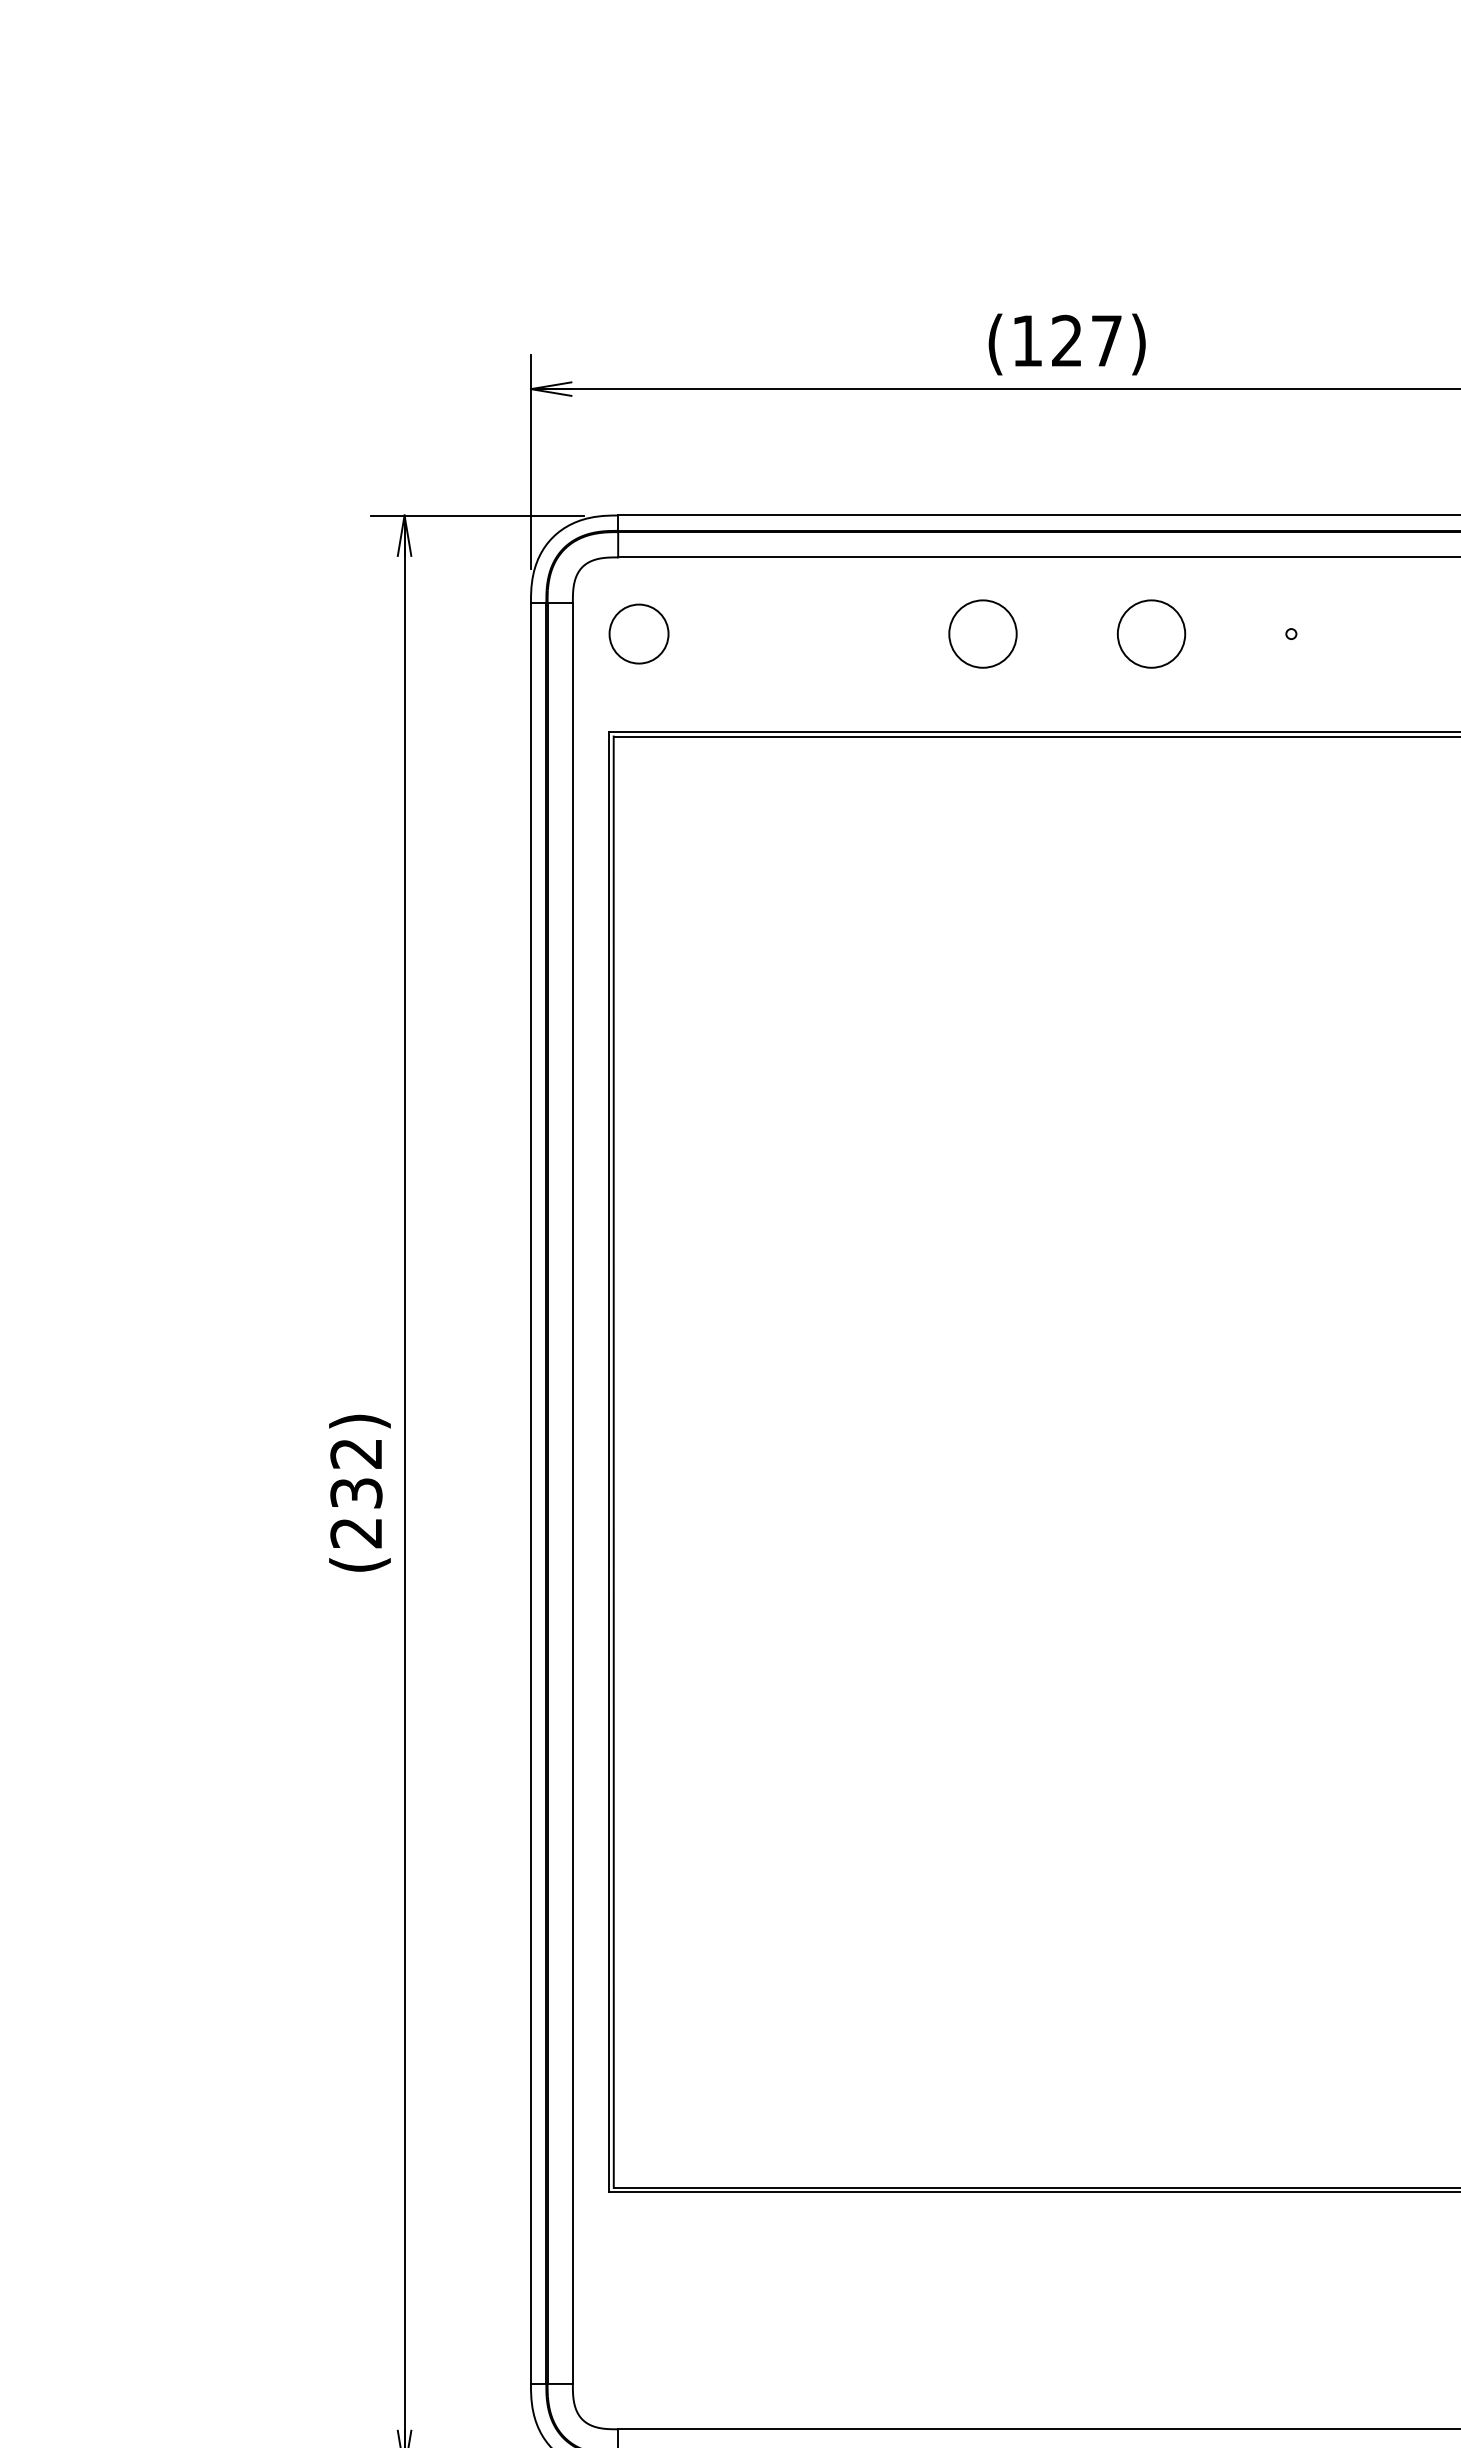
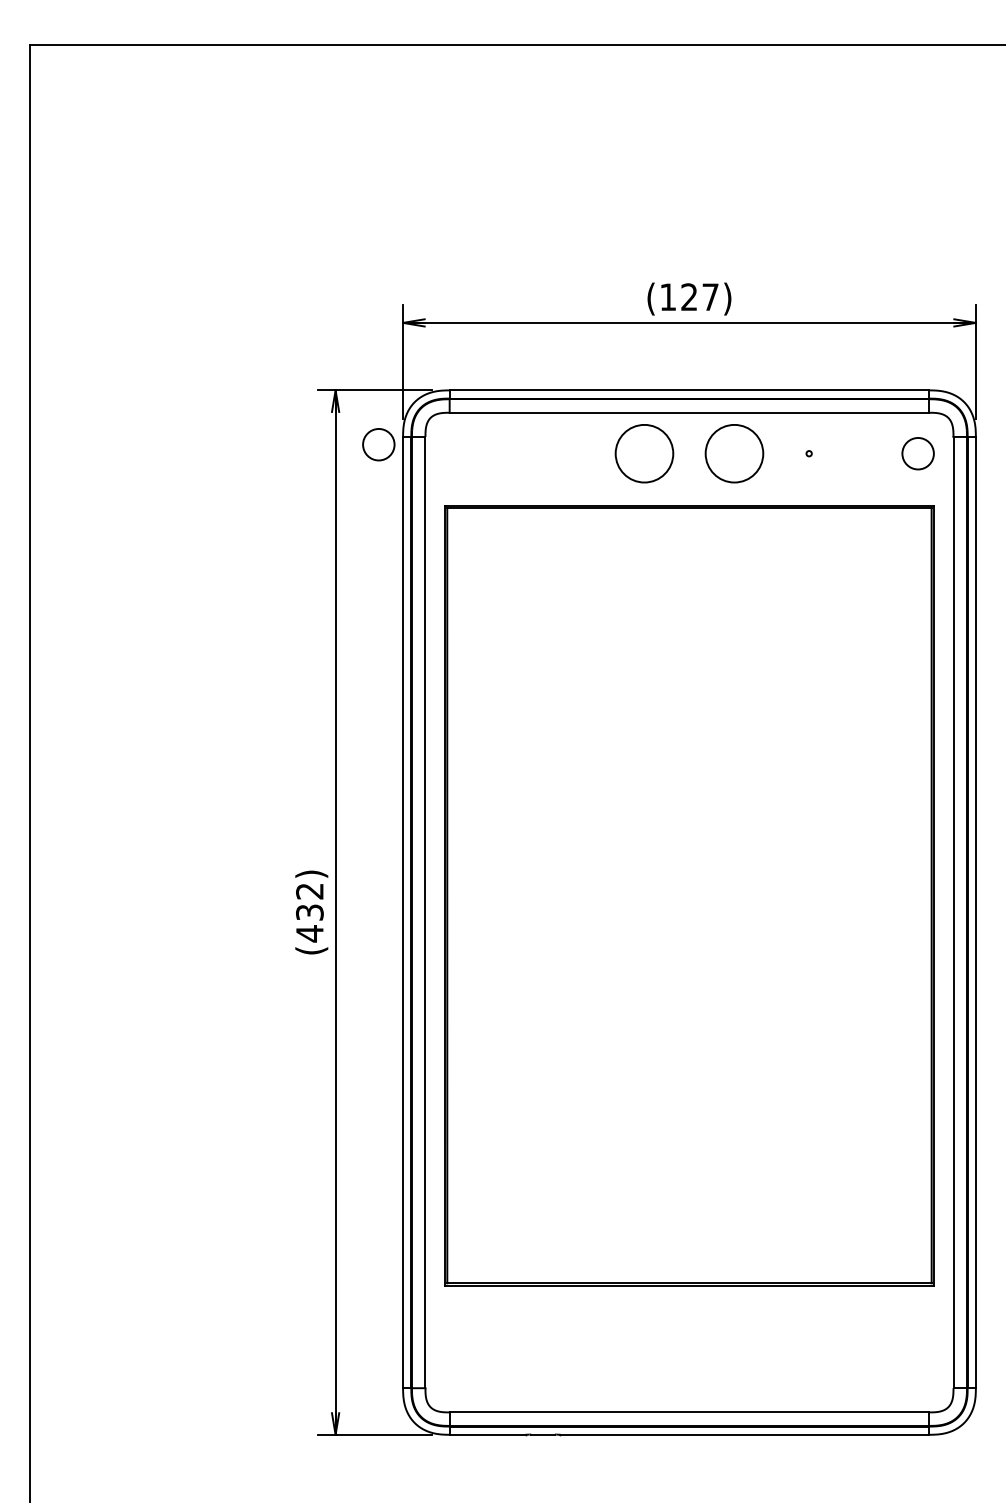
circle: (638, 633) -> (378, 444), moved
circle: (983, 633) -> (644, 453), size x1.6
circle: (1151, 633) -> (734, 453), size x1.6
text: (355, 1532) -> (309, 933), (232) -> (432)

